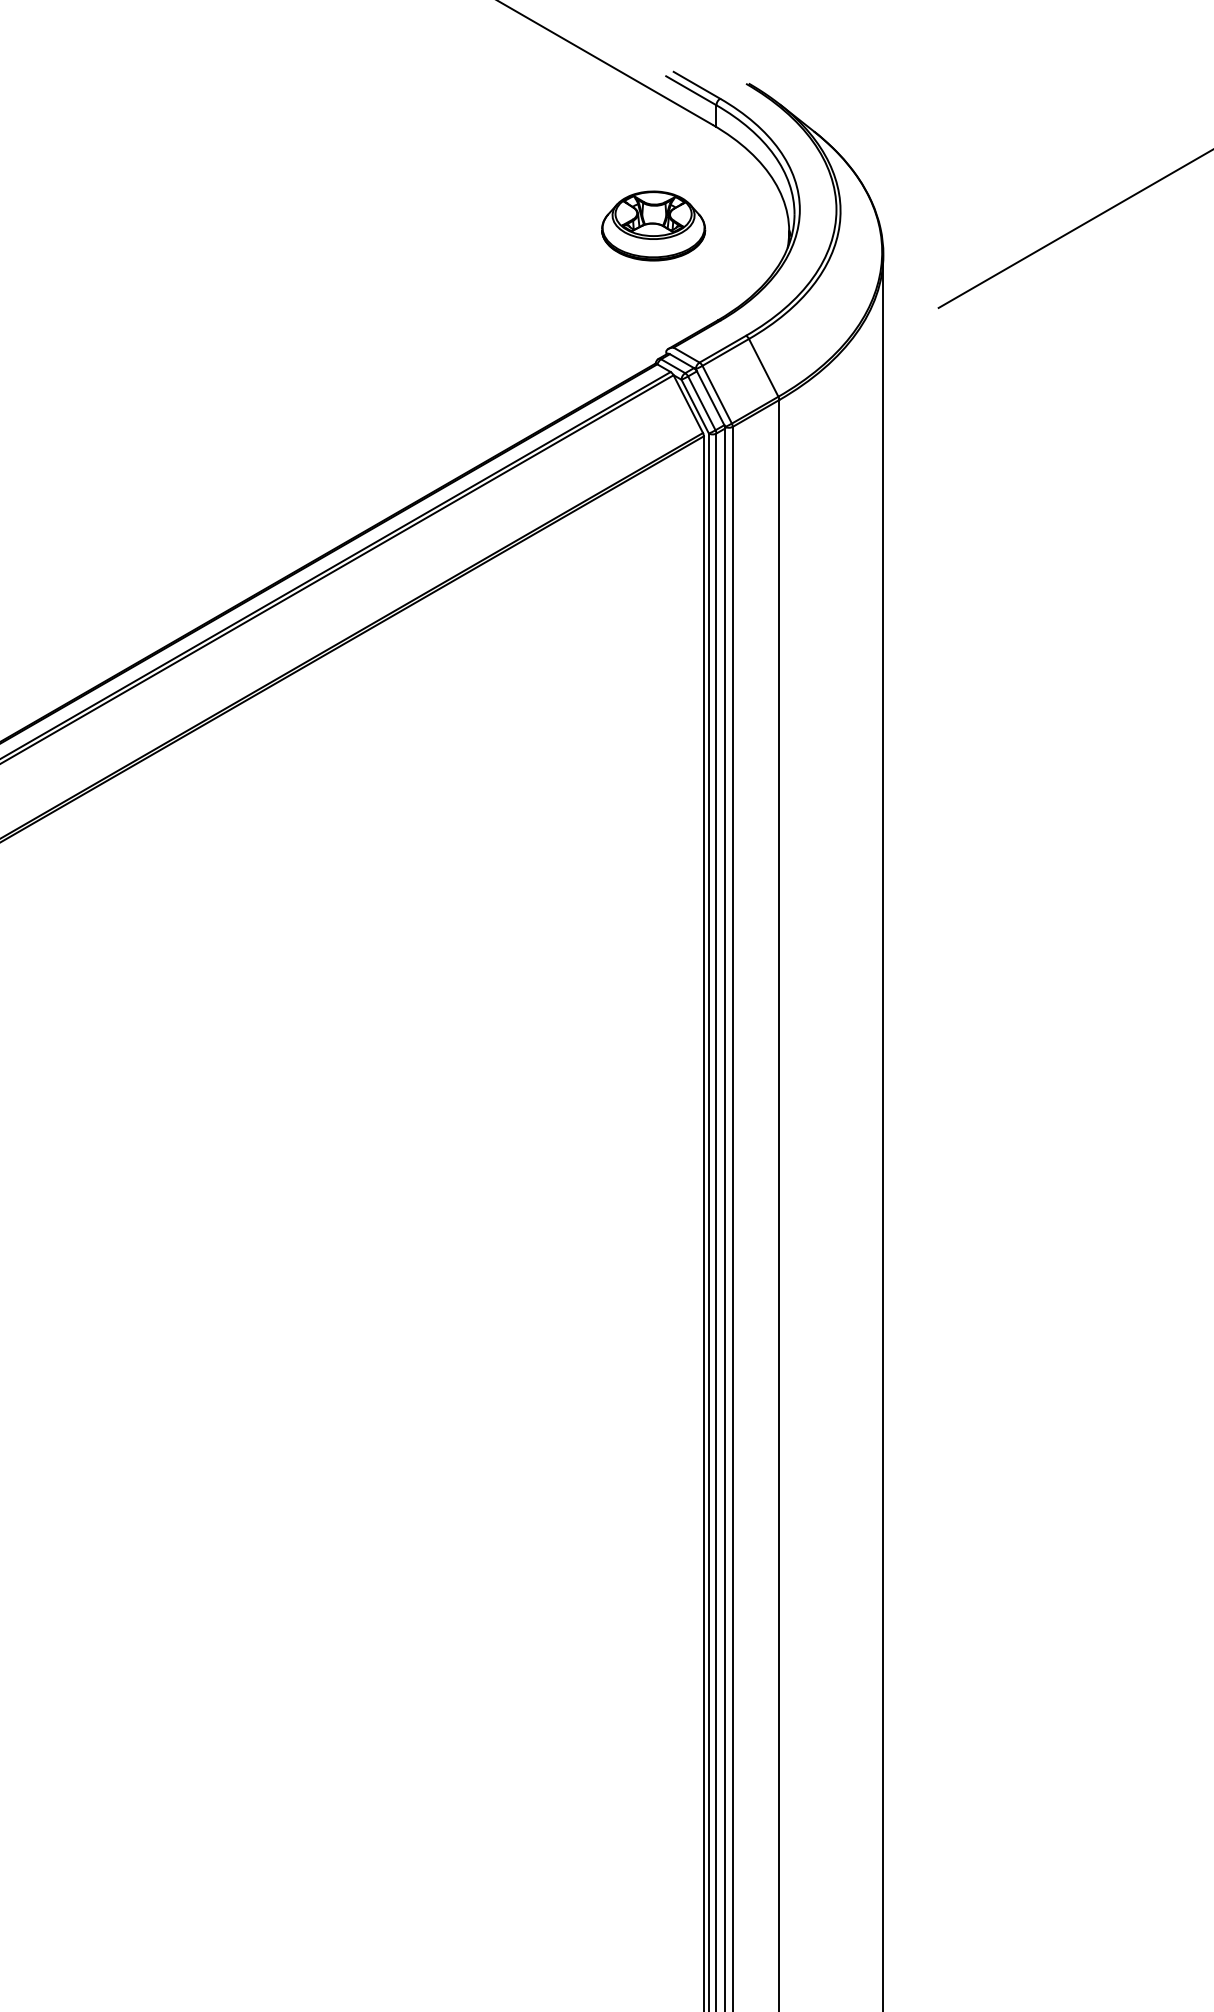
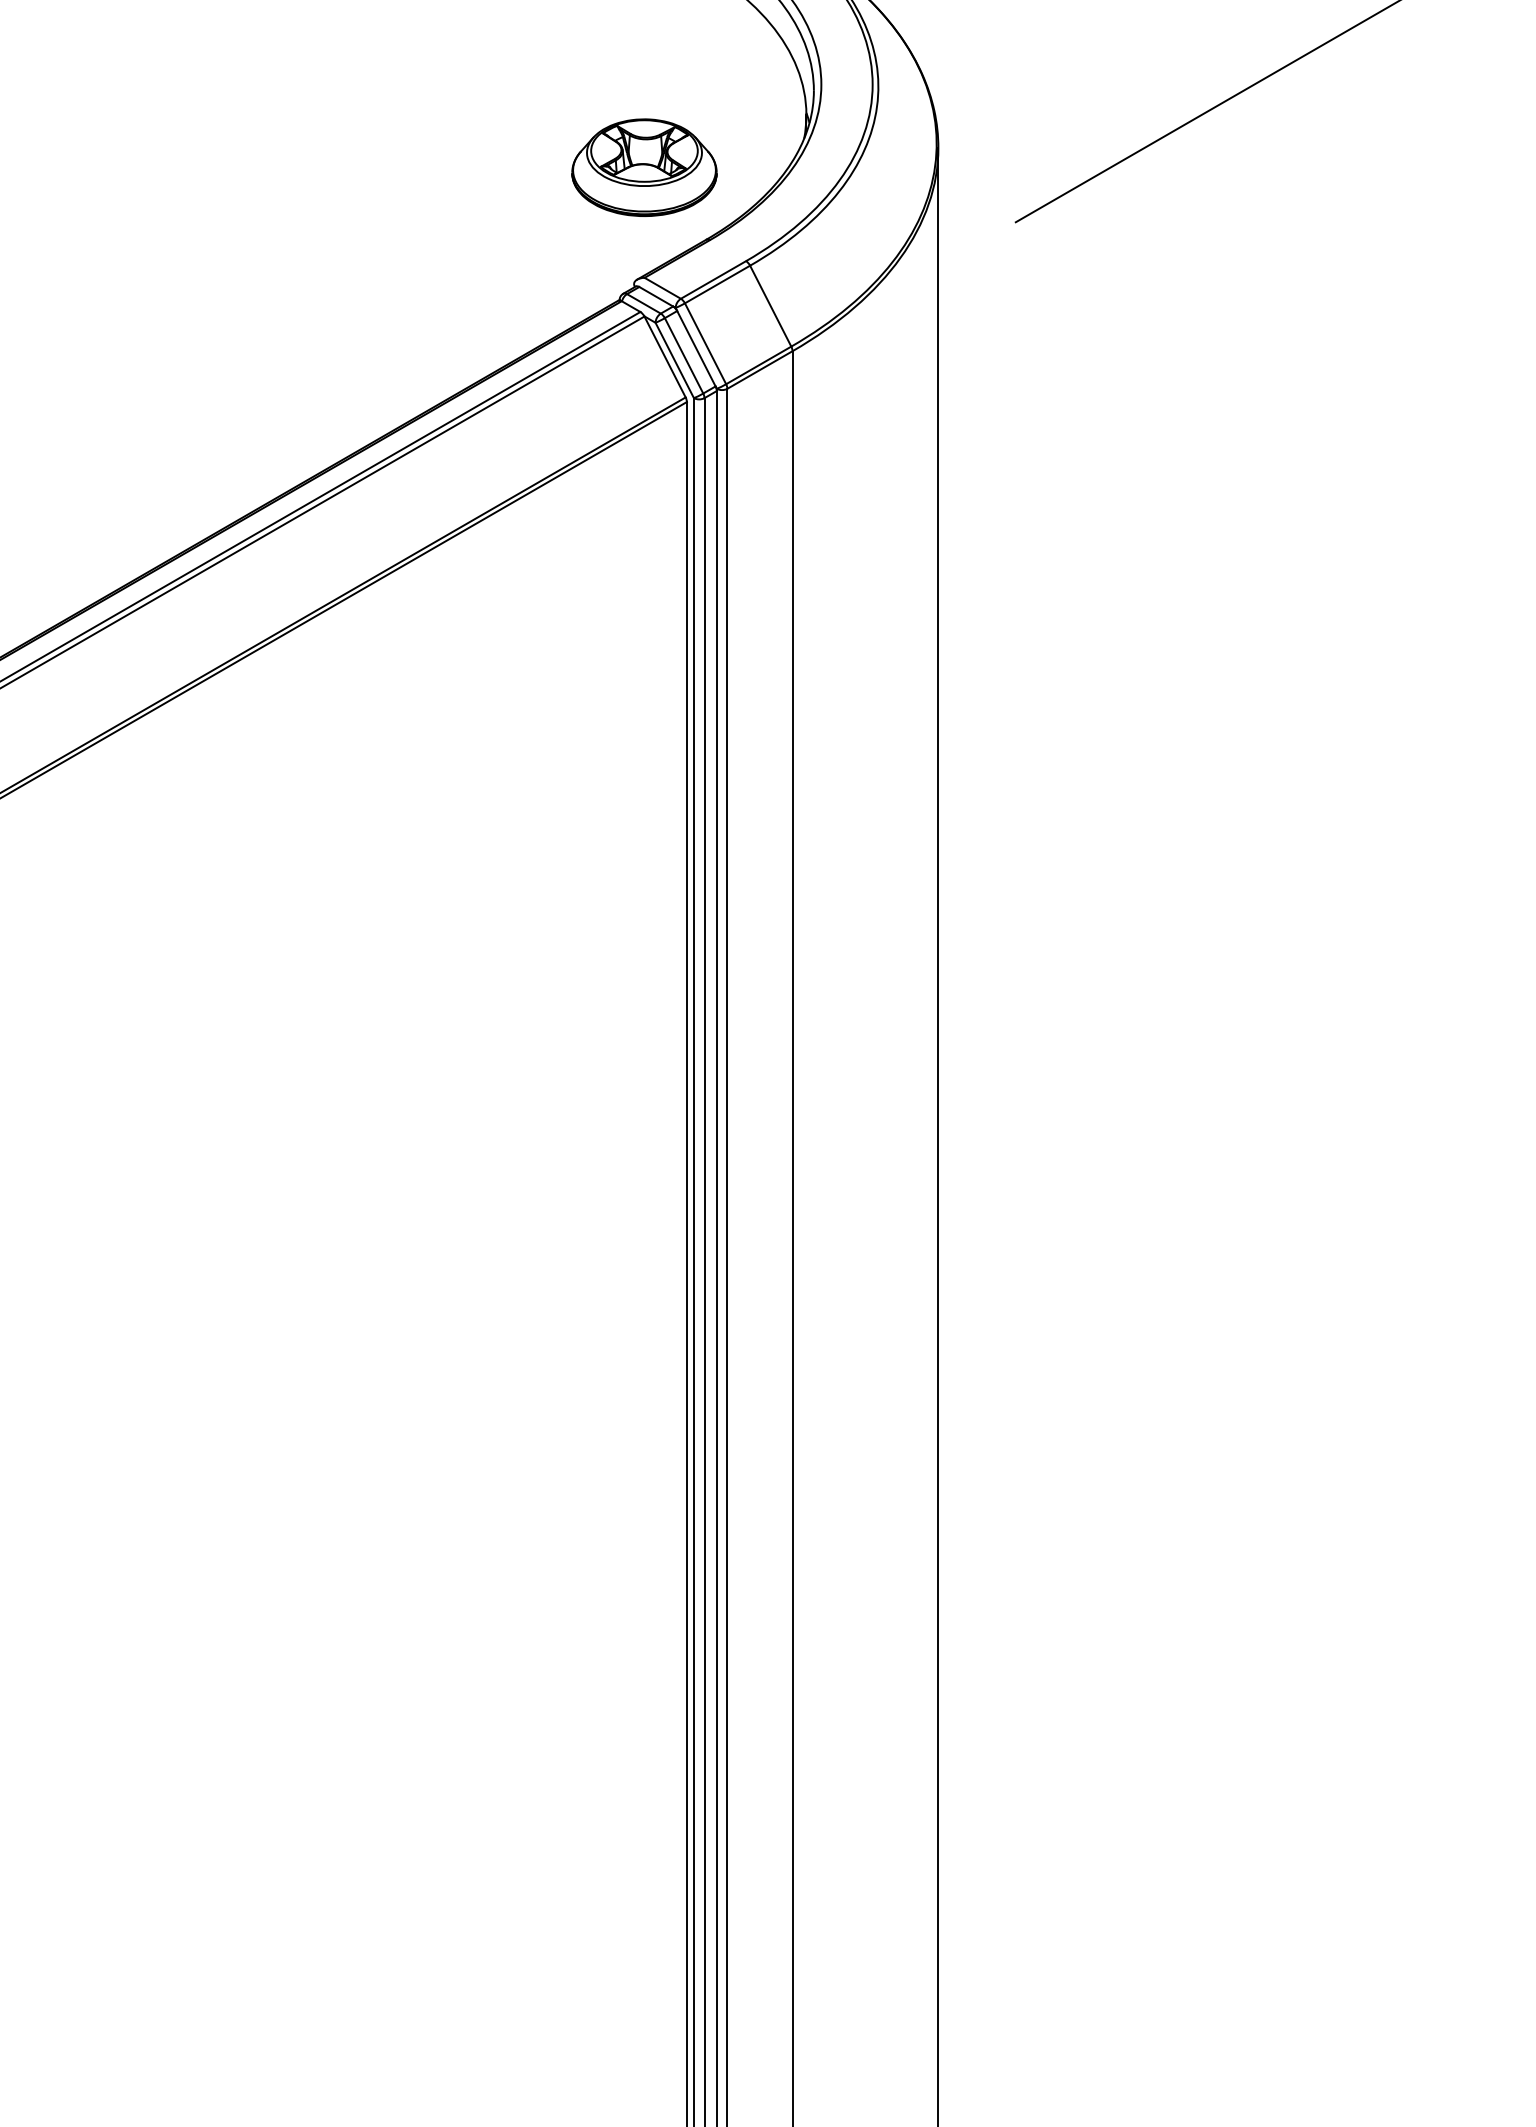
part: (653, 225) -> (644, 166), moved

